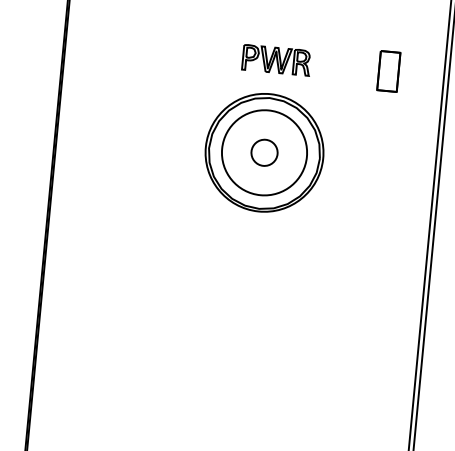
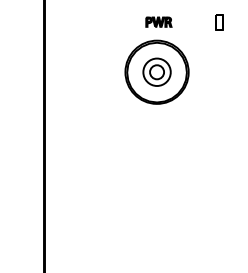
part: (276, 58) -> (158, 21), size x0.7
part: (389, 71) -> (219, 22), size x0.7
circle: (263, 153) -> (156, 72), size x0.6

